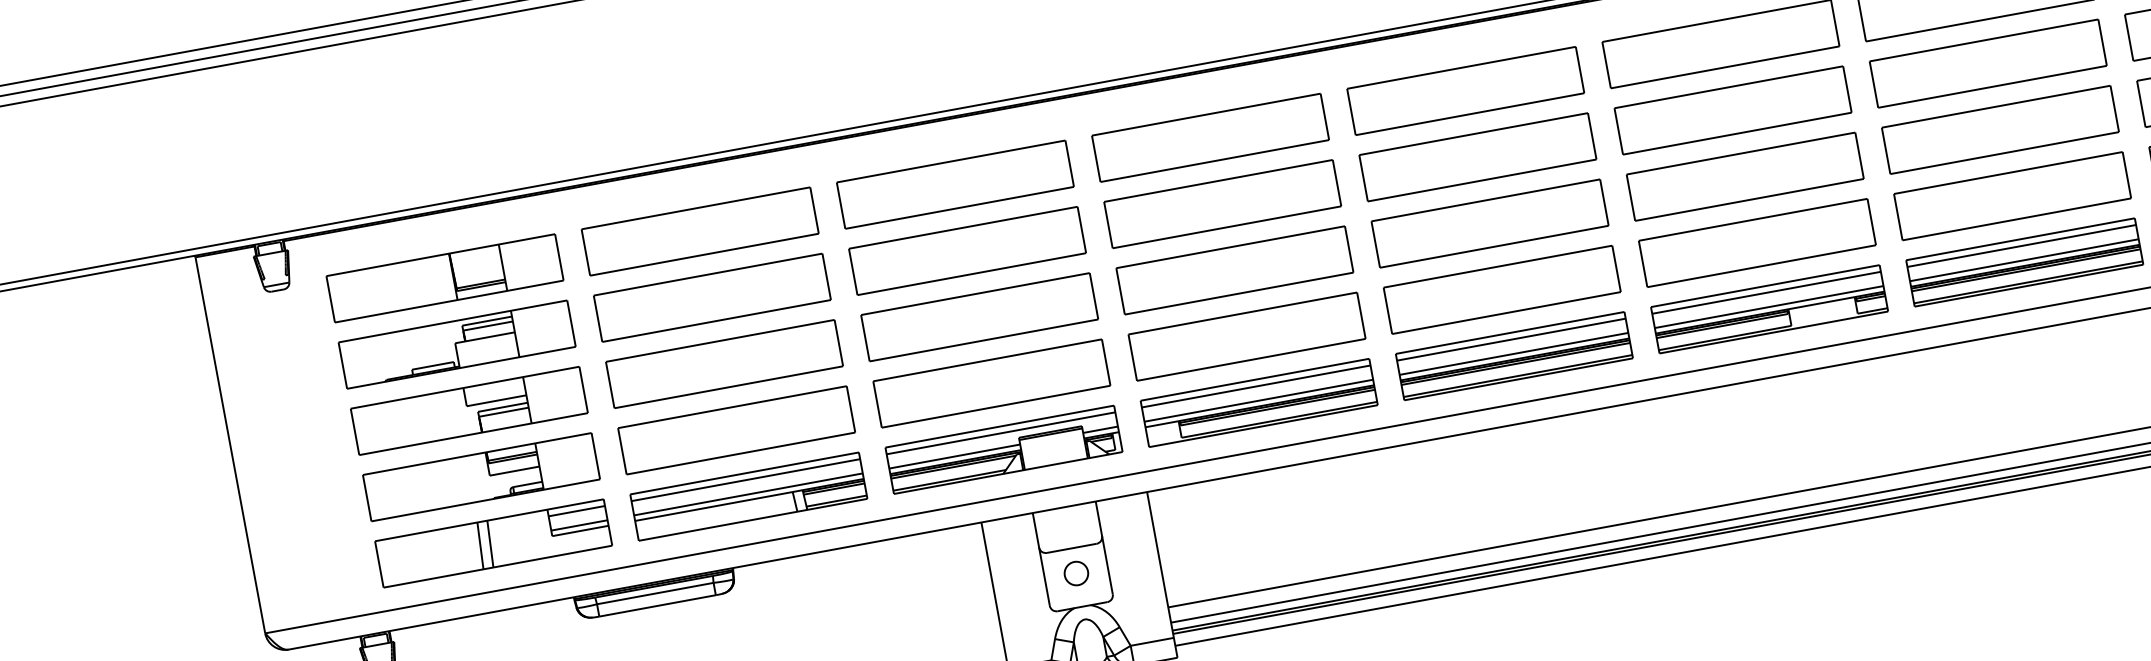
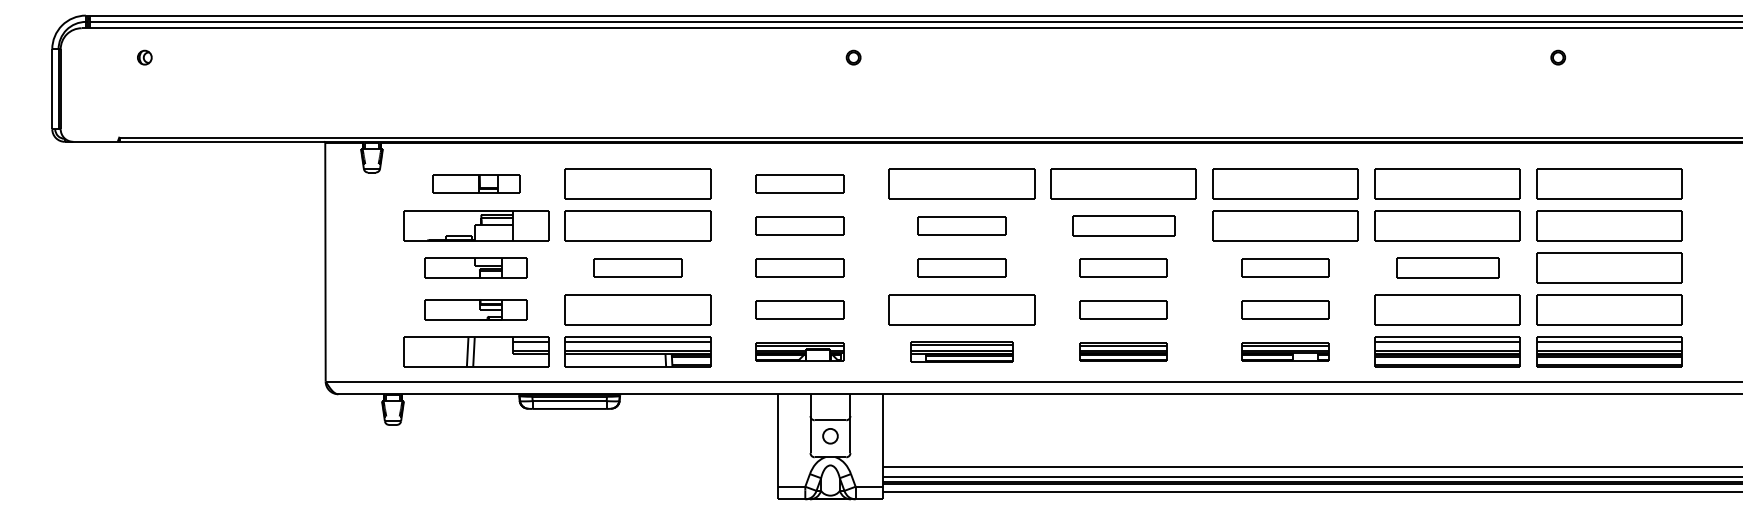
part: (1999, 129) -> (1447, 267), size x0.7
part: (1477, 156) -> (1123, 225), size x0.7
part: (1744, 176) -> (1285, 267), size x0.6
part: (954, 184) -> (799, 183), size x0.6
part: (1221, 203) -> (961, 225), size x0.6
part: (1489, 222) -> (1123, 267), size x0.6
part: (1756, 242) -> (1285, 309), size x0.6
part: (966, 250) -> (799, 225), size x0.6
part: (1234, 269) -> (961, 267), size x0.6
part: (445, 277) -> (476, 183), size x0.6
part: (1501, 289) -> (1123, 309), size x0.6
part: (1768, 308) -> (1285, 351), size x0.6
part: (978, 316) -> (799, 267), size x0.6
part: (1513, 355) -> (1123, 351), size x0.6
part: (723, 363) -> (637, 267), size x0.6
part: (990, 382) -> (799, 309), size x0.6
part: (1258, 402) -> (961, 351), size x0.7
part: (469, 409) -> (476, 267), size x0.7
part: (1003, 448) -> (799, 351), size x0.6
part: (482, 476) -> (476, 309), size x0.7

